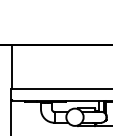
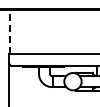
line: (12, 66) -> (10, 30), solid -> dashed

